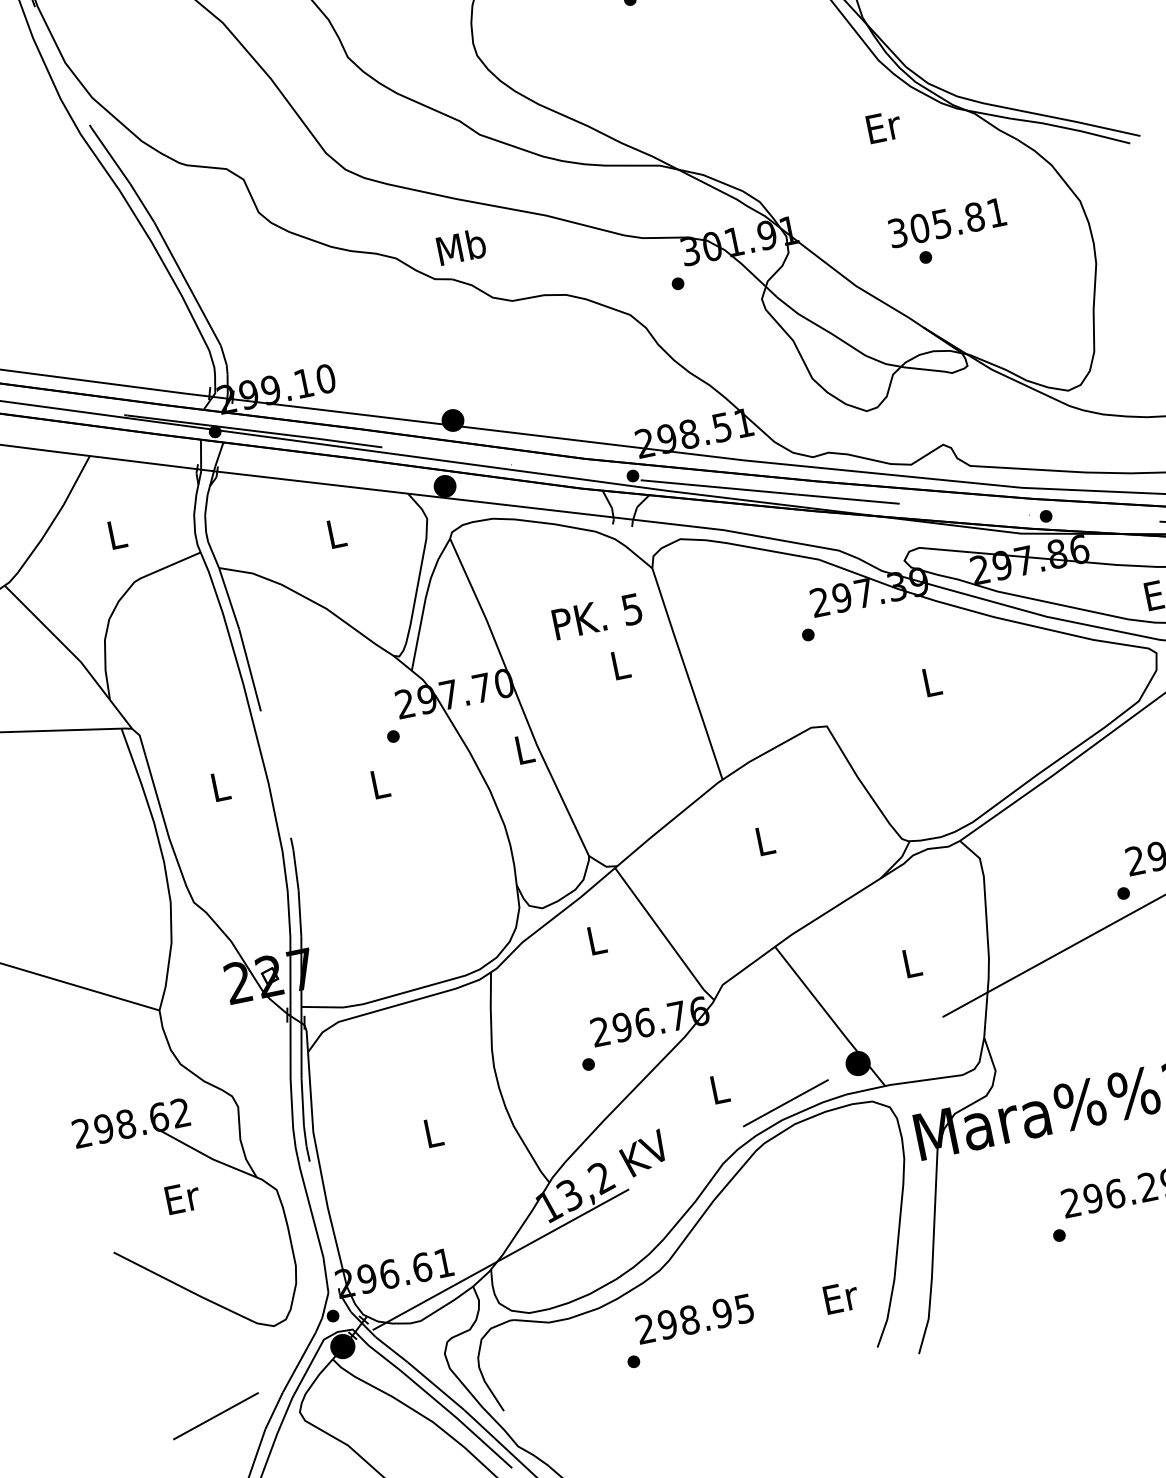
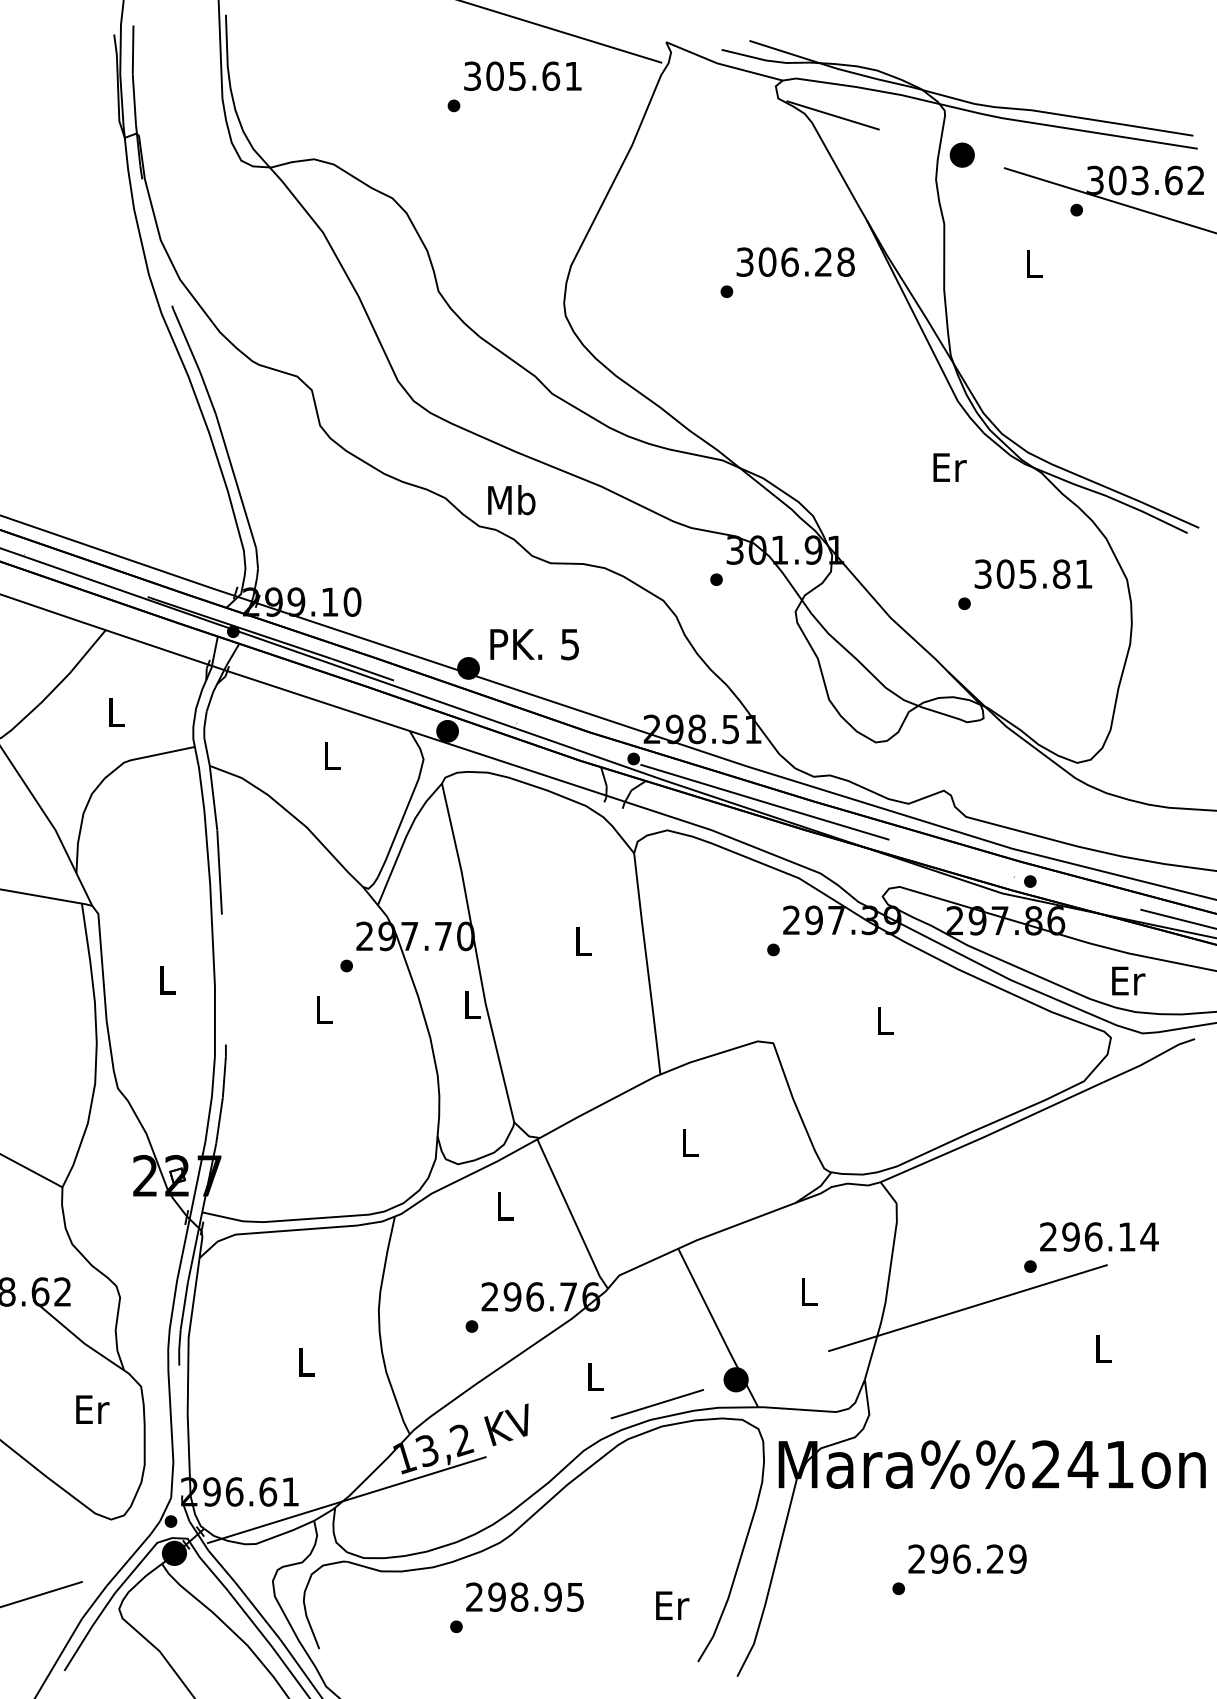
text: (947, 222) -> (1033, 573), moved
text: (597, 616) -> (534, 644), moved
text: (182, 1197) -> (92, 1409), moved

